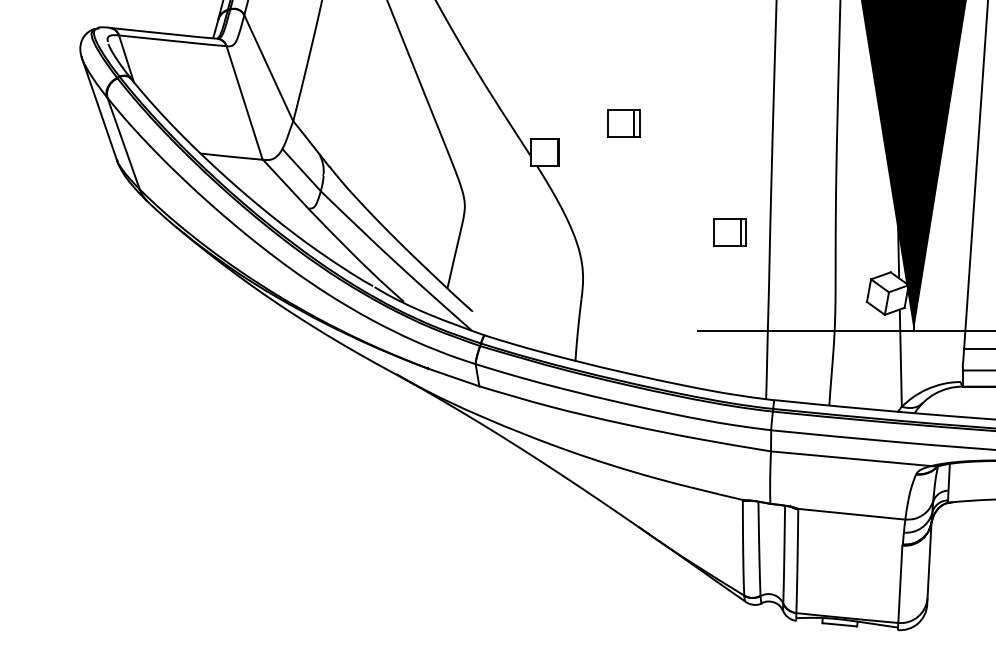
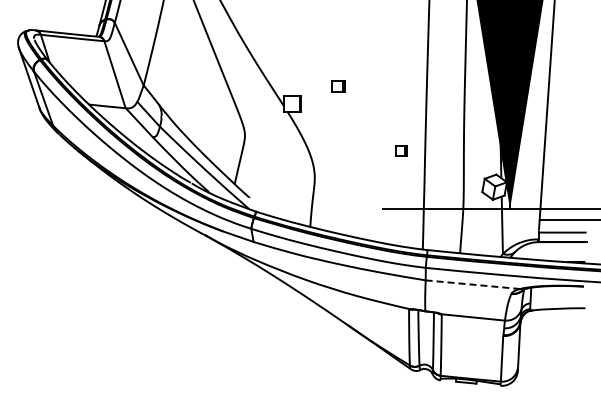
part: (623, 122) -> (338, 86), size x0.7
part: (730, 231) -> (401, 150), size x0.6
line: (850, 458) -> (472, 284), solid -> dashed

